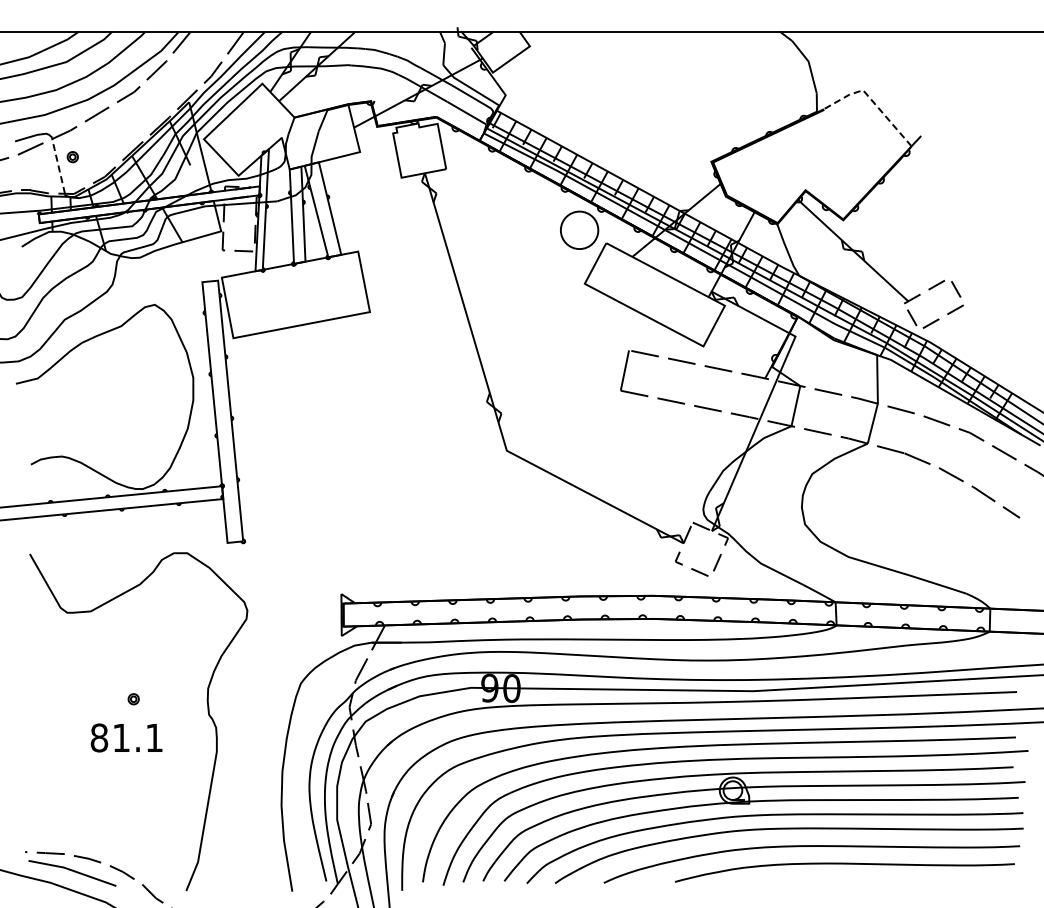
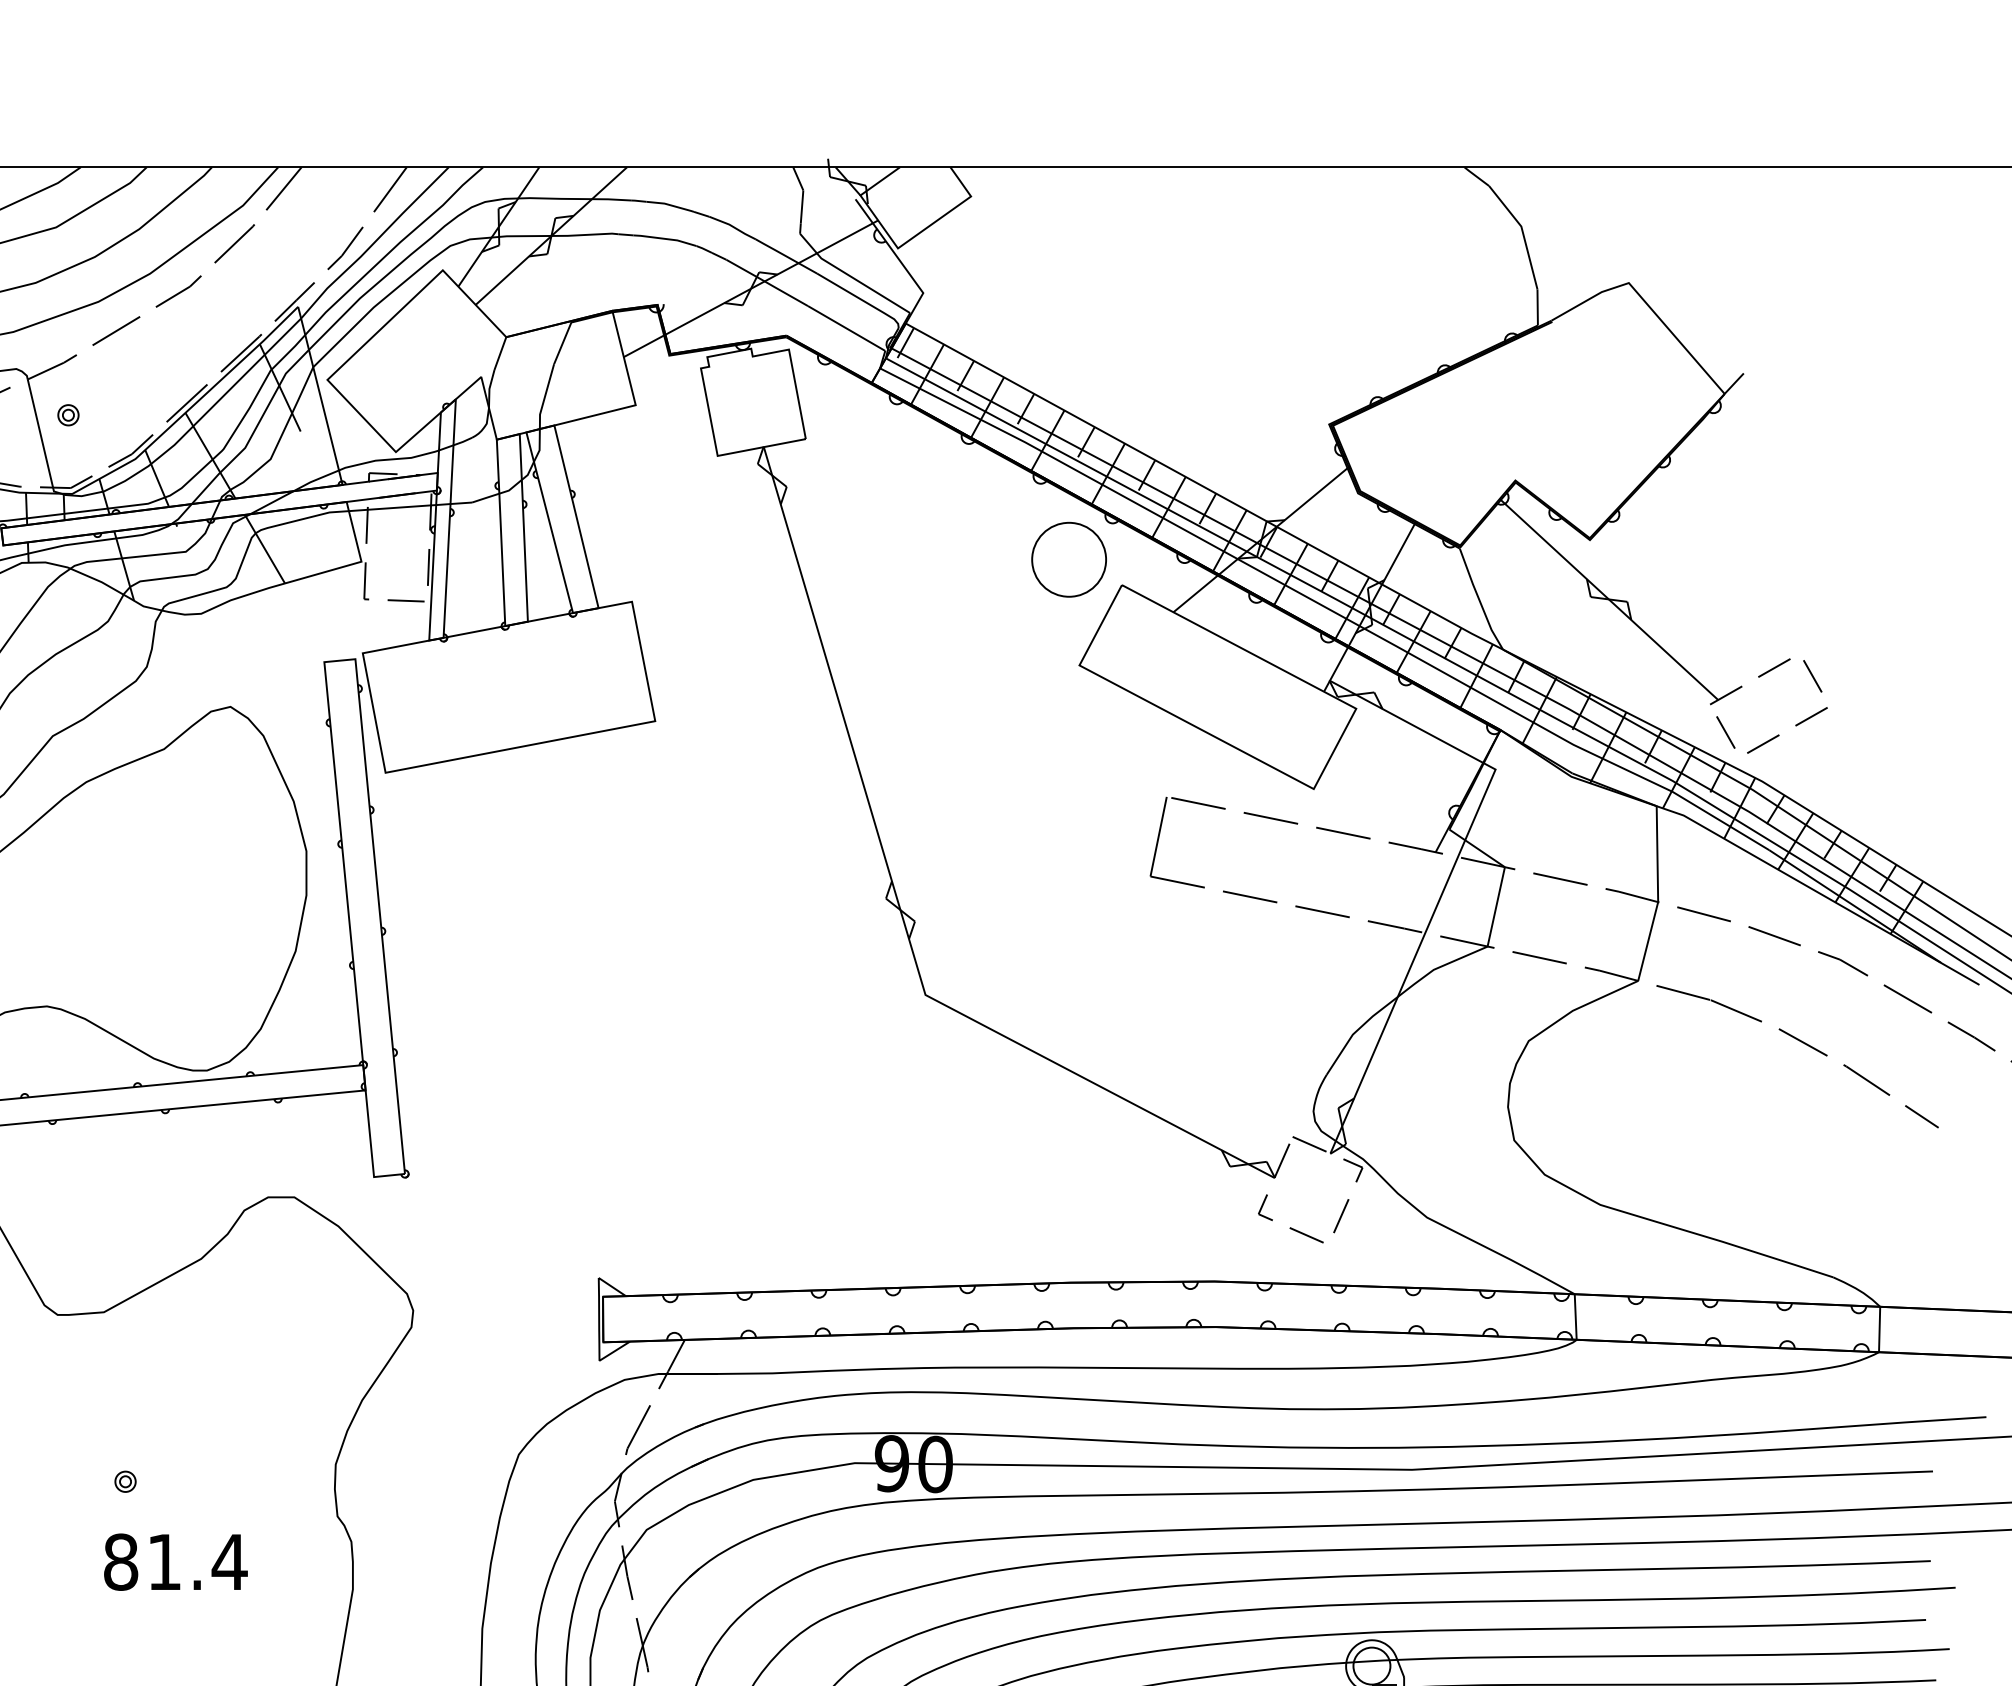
line: (872, 100) -> (1647, 303), dashed -> solid
line: (58, 165) -> (40, 431), dashed -> solid
part: (133, 699) -> (125, 1482), moved
text: (154, 737) -> (229, 1561), 81.1 -> 81.4

